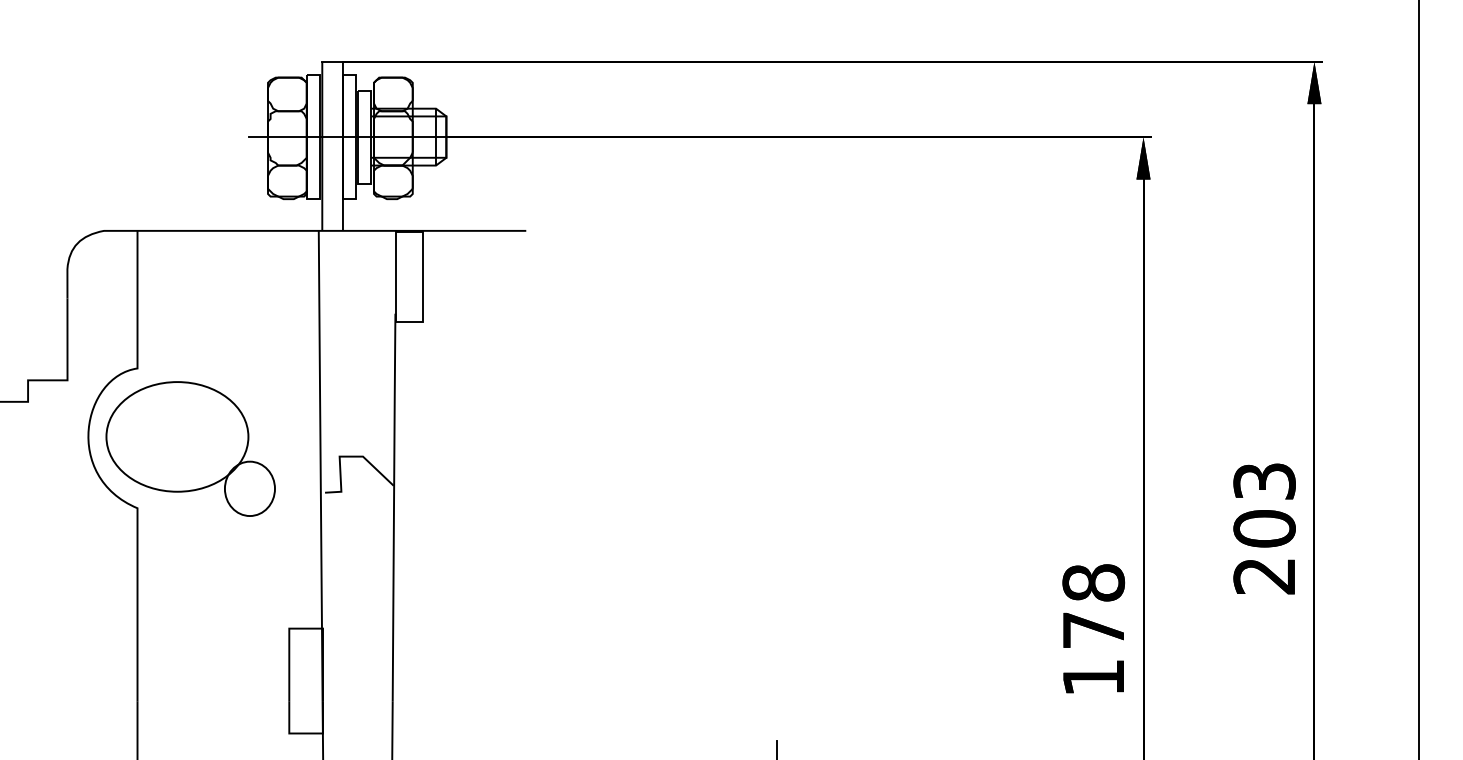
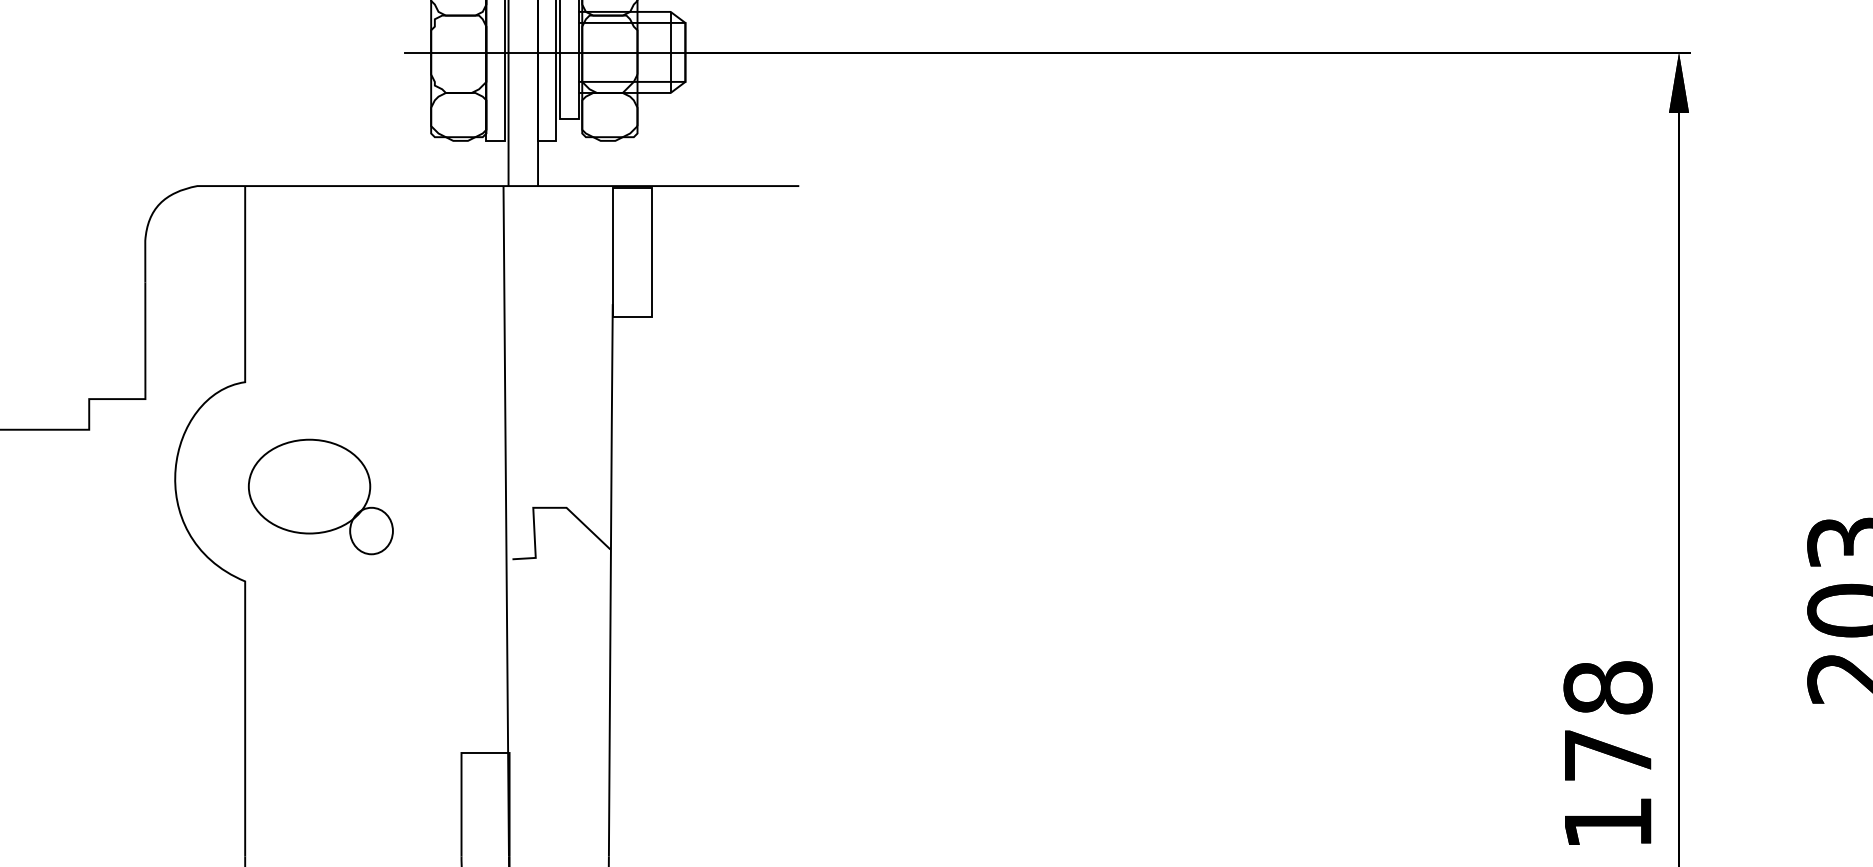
part: (190, 448) -> (320, 496), size x0.6

